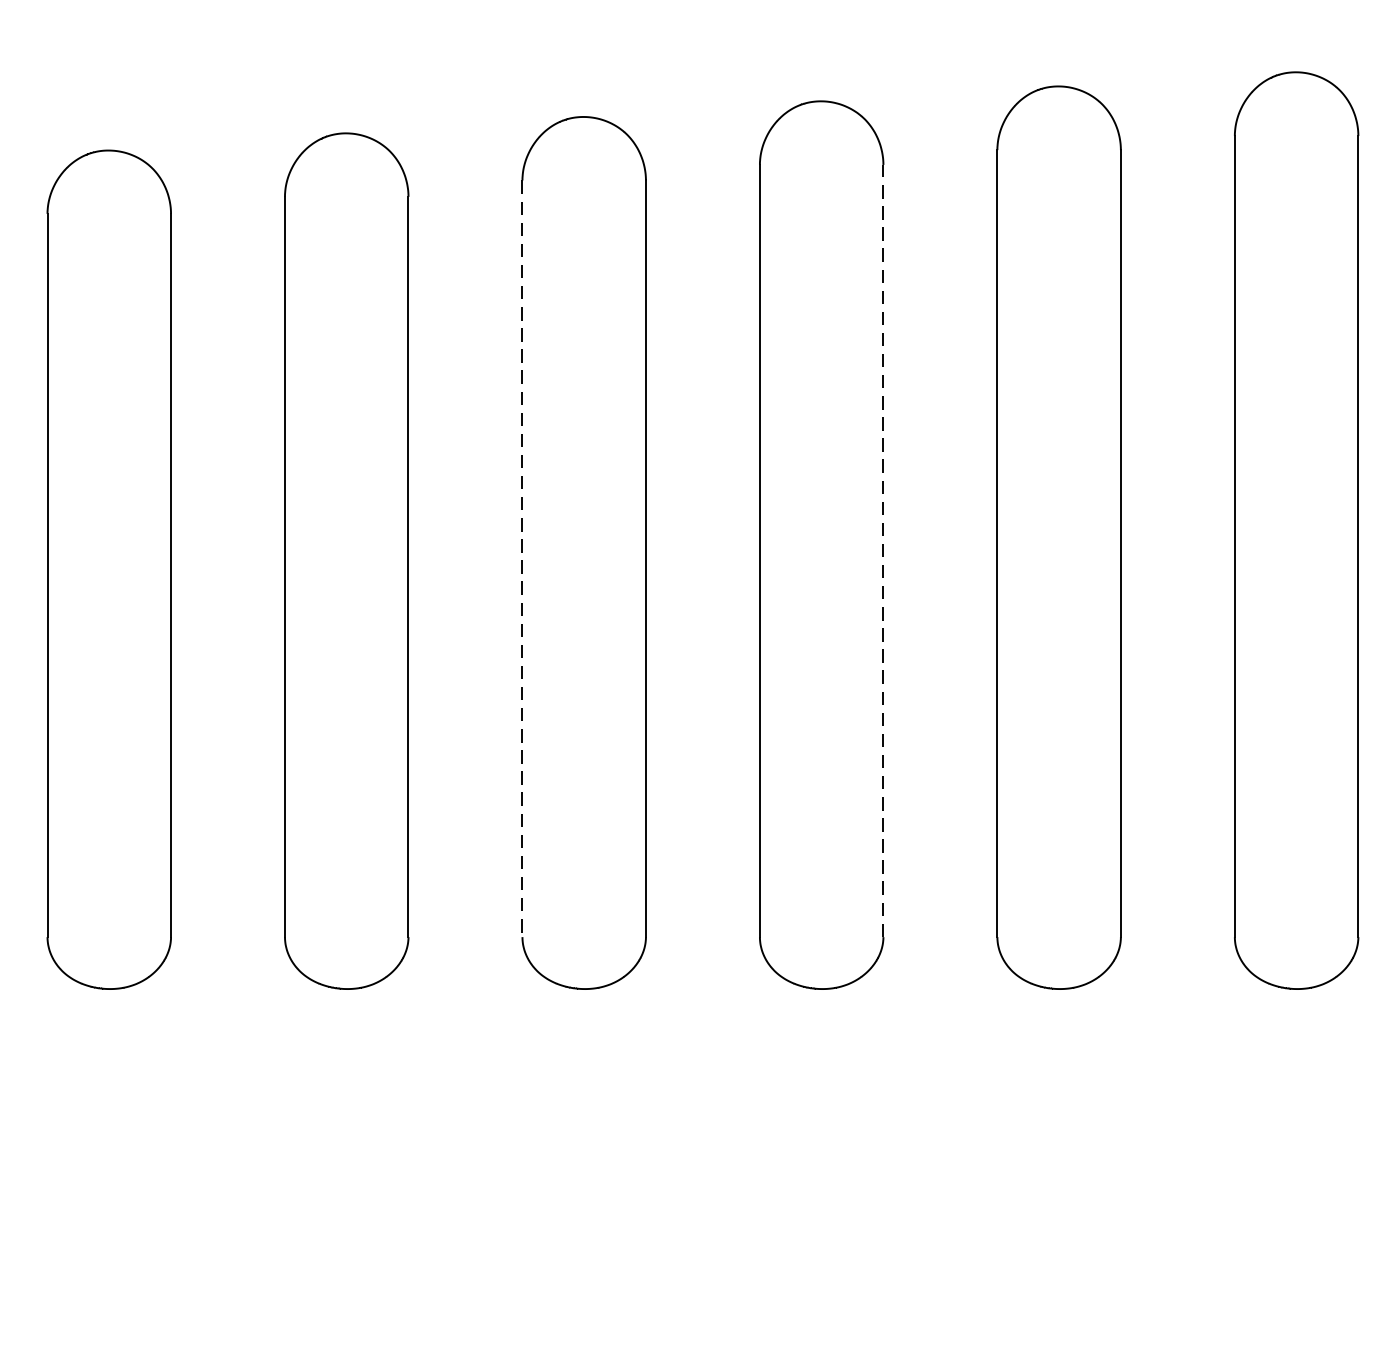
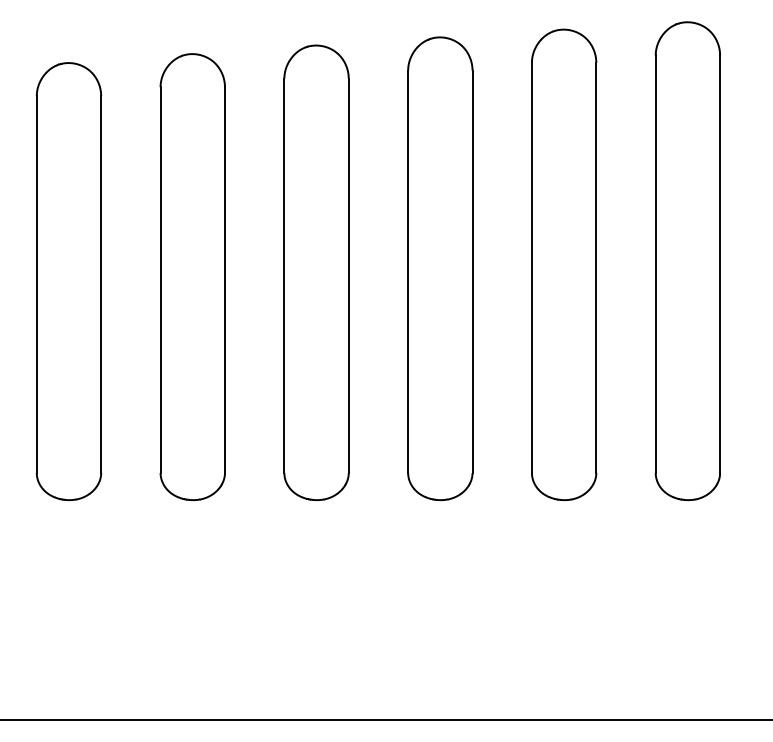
line: (883, 550) -> (472, 271), dashed -> solid
line: (522, 560) -> (284, 276), dashed -> solid

